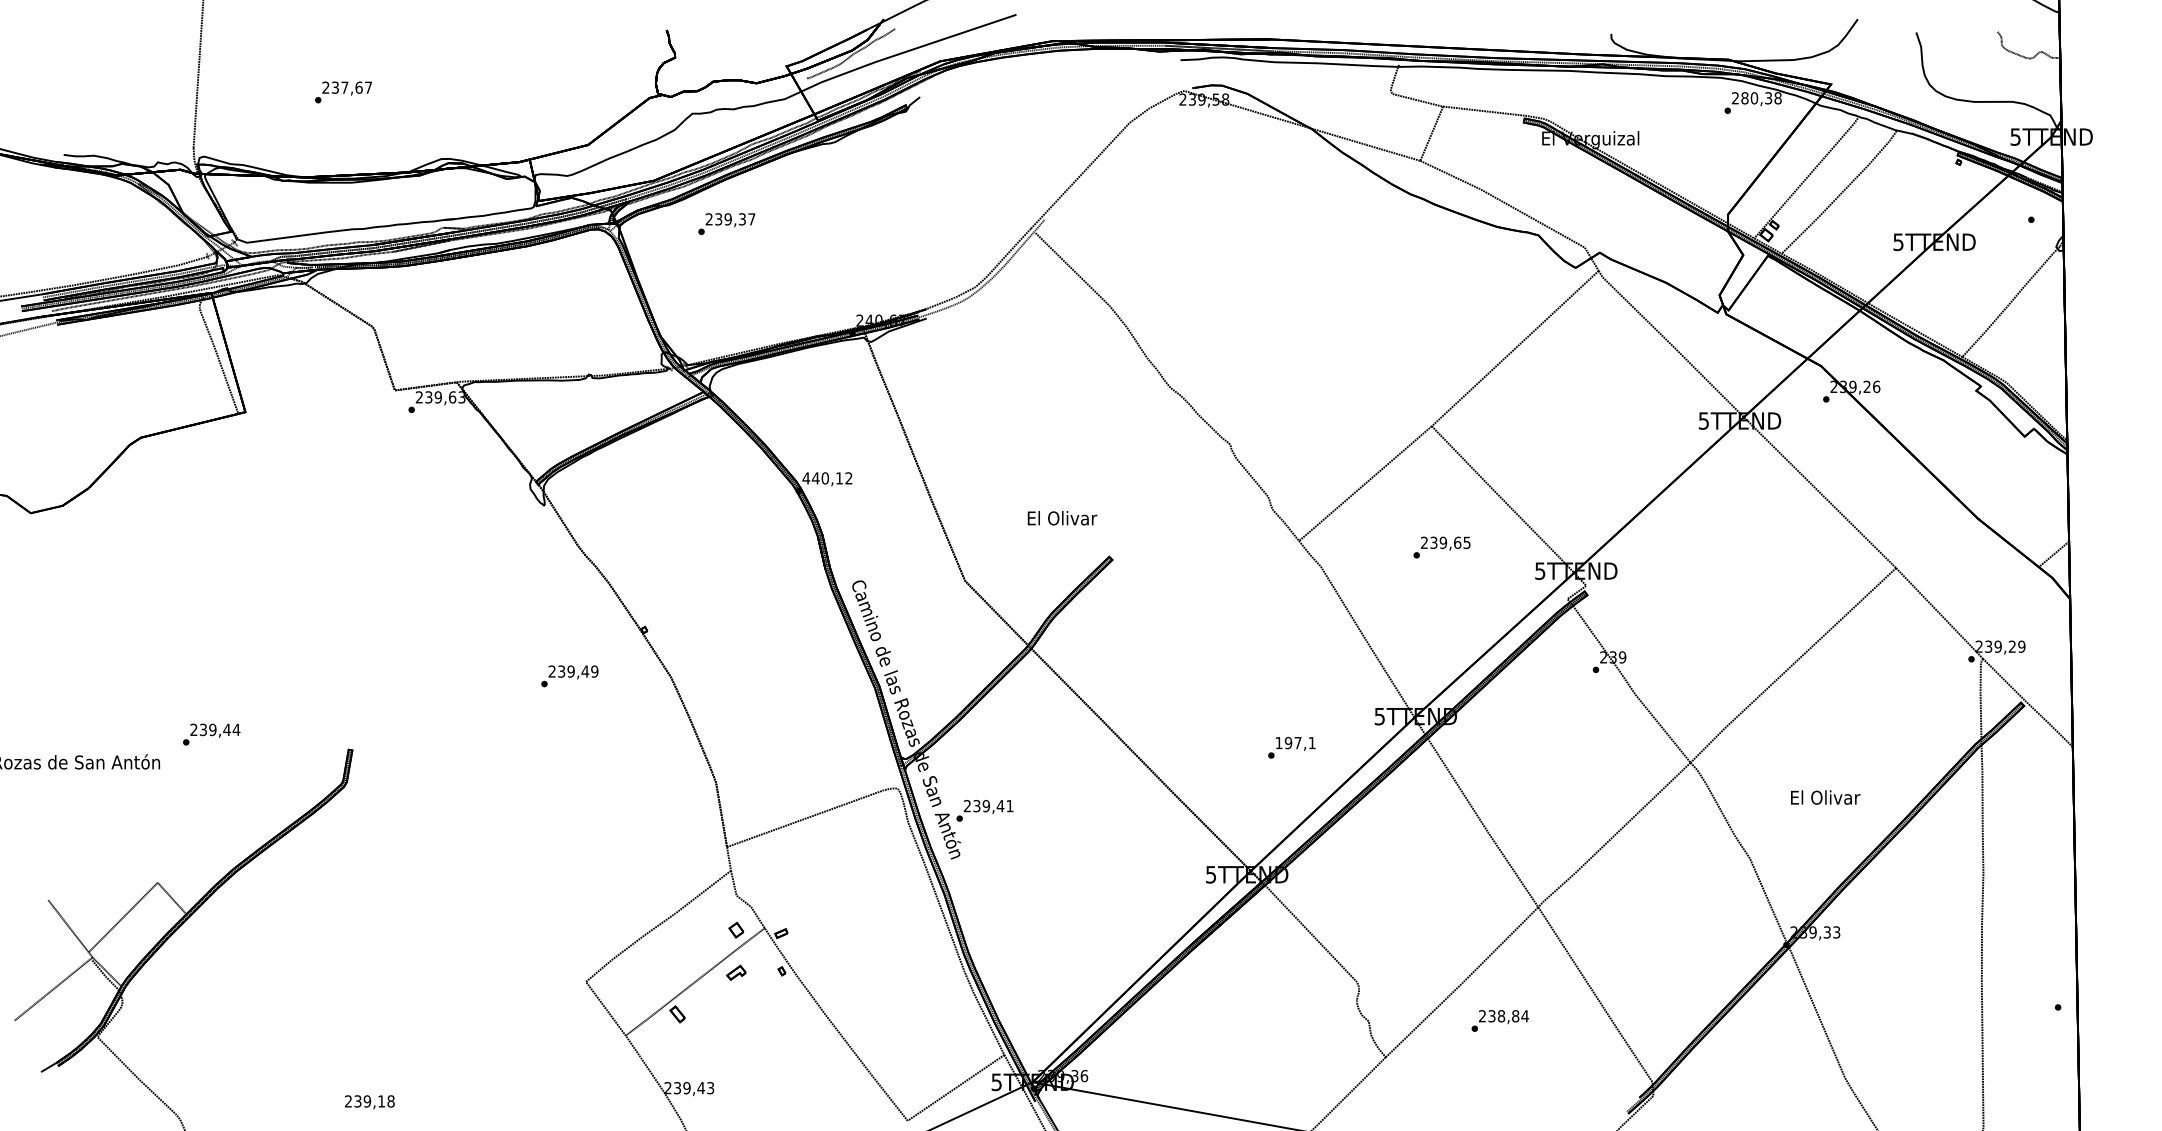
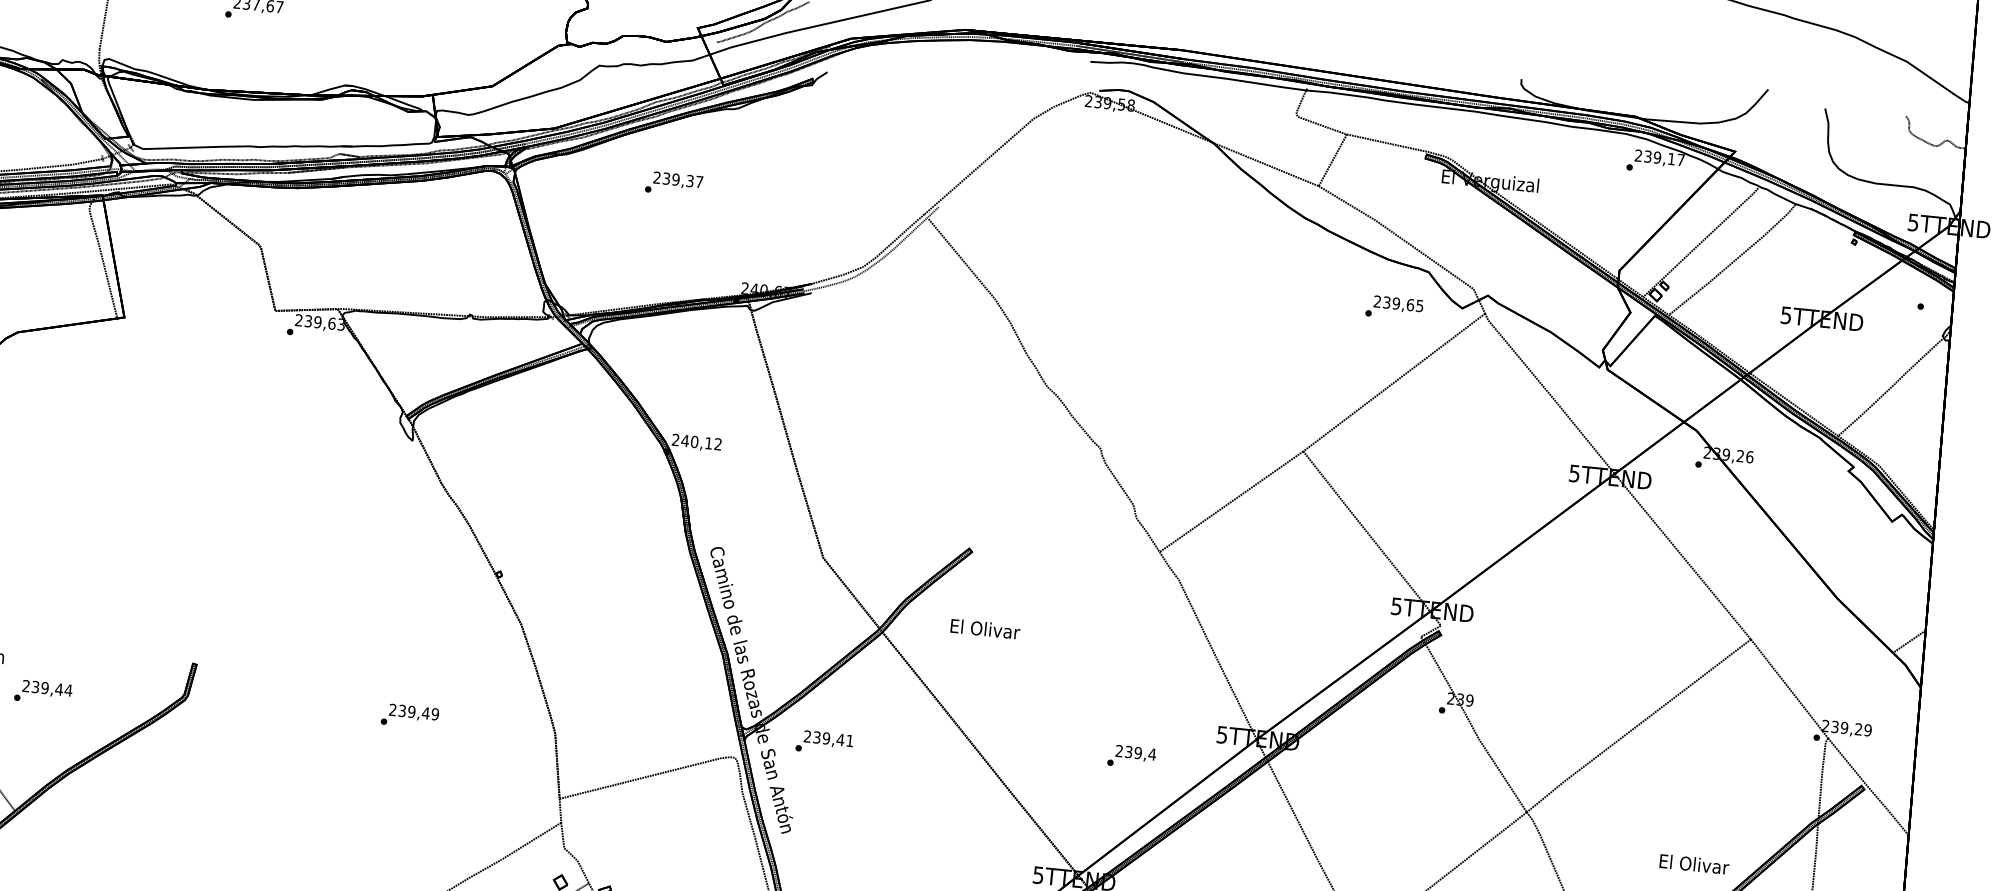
text: (1761, 98) -> (1664, 158), 280,38 -> 239,17
text: (726, 223) -> (673, 183), moved
text: (806, 478) -> (675, 440), 440,12 -> 240,12
text: (1062, 518) -> (985, 629), moved
text: (1441, 547) -> (1393, 308), moved
text: (569, 676) -> (409, 716), moved
text: (211, 734) -> (43, 692), moved
text: (1295, 742) -> (1135, 752), 197,1 -> 239,4
text: (1825, 797) -> (1694, 864), moved
text: (984, 810) -> (824, 742), moved

